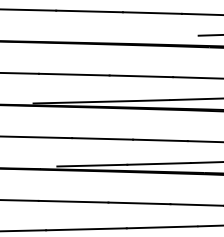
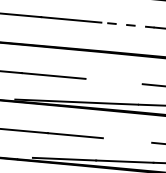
line: (152, 13) -> (127, 25), solid -> dashed
line: (141, 76) -> (114, 81), removed
line: (160, 140) -> (127, 140), removed

